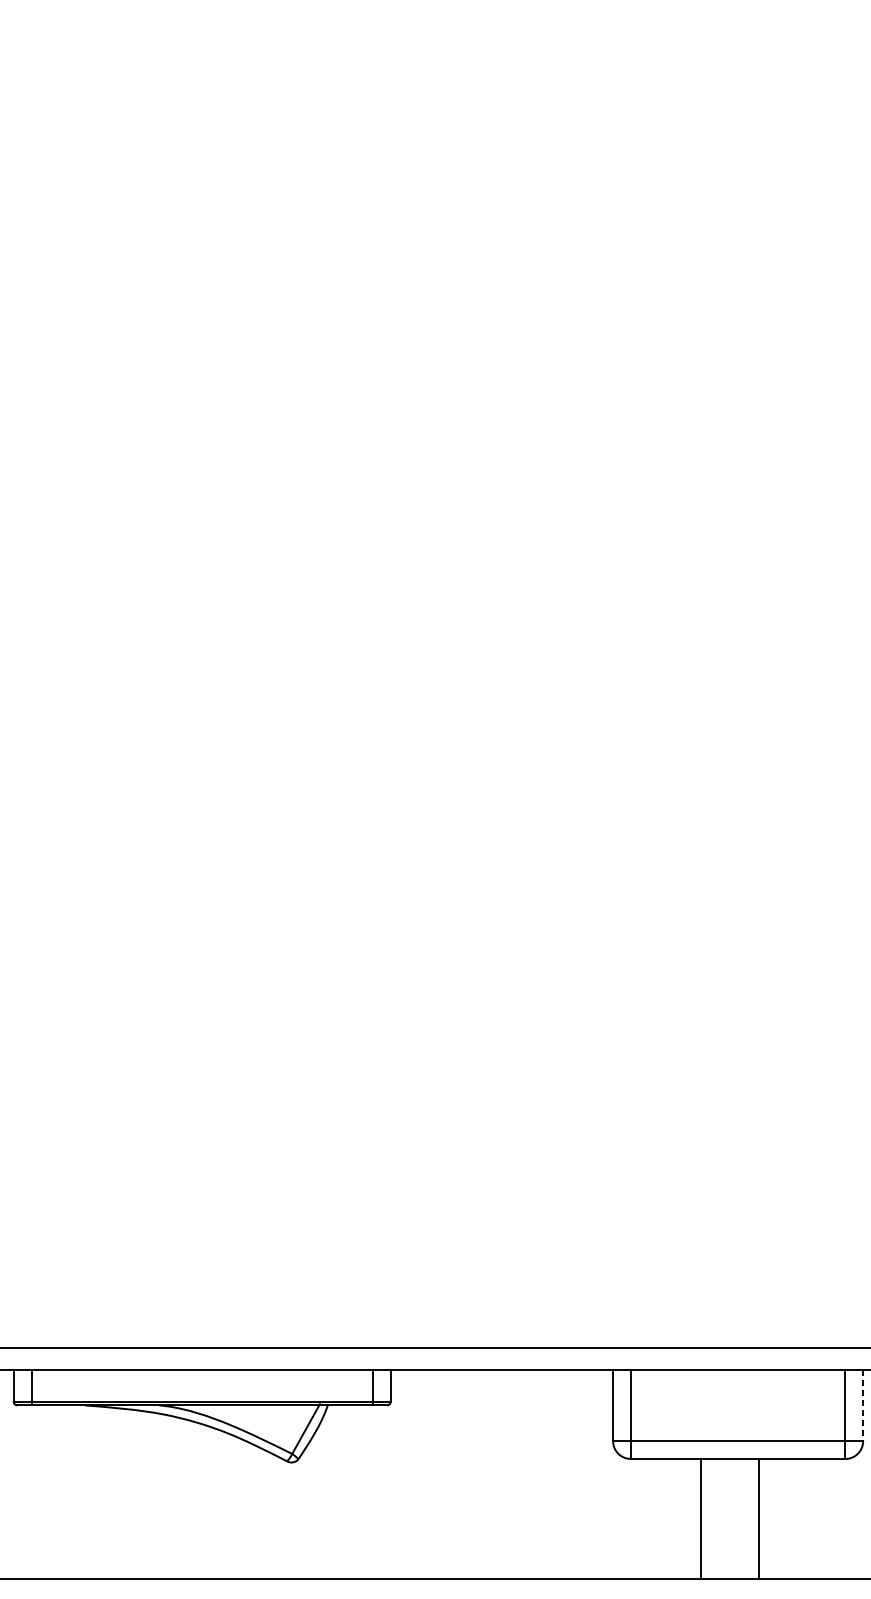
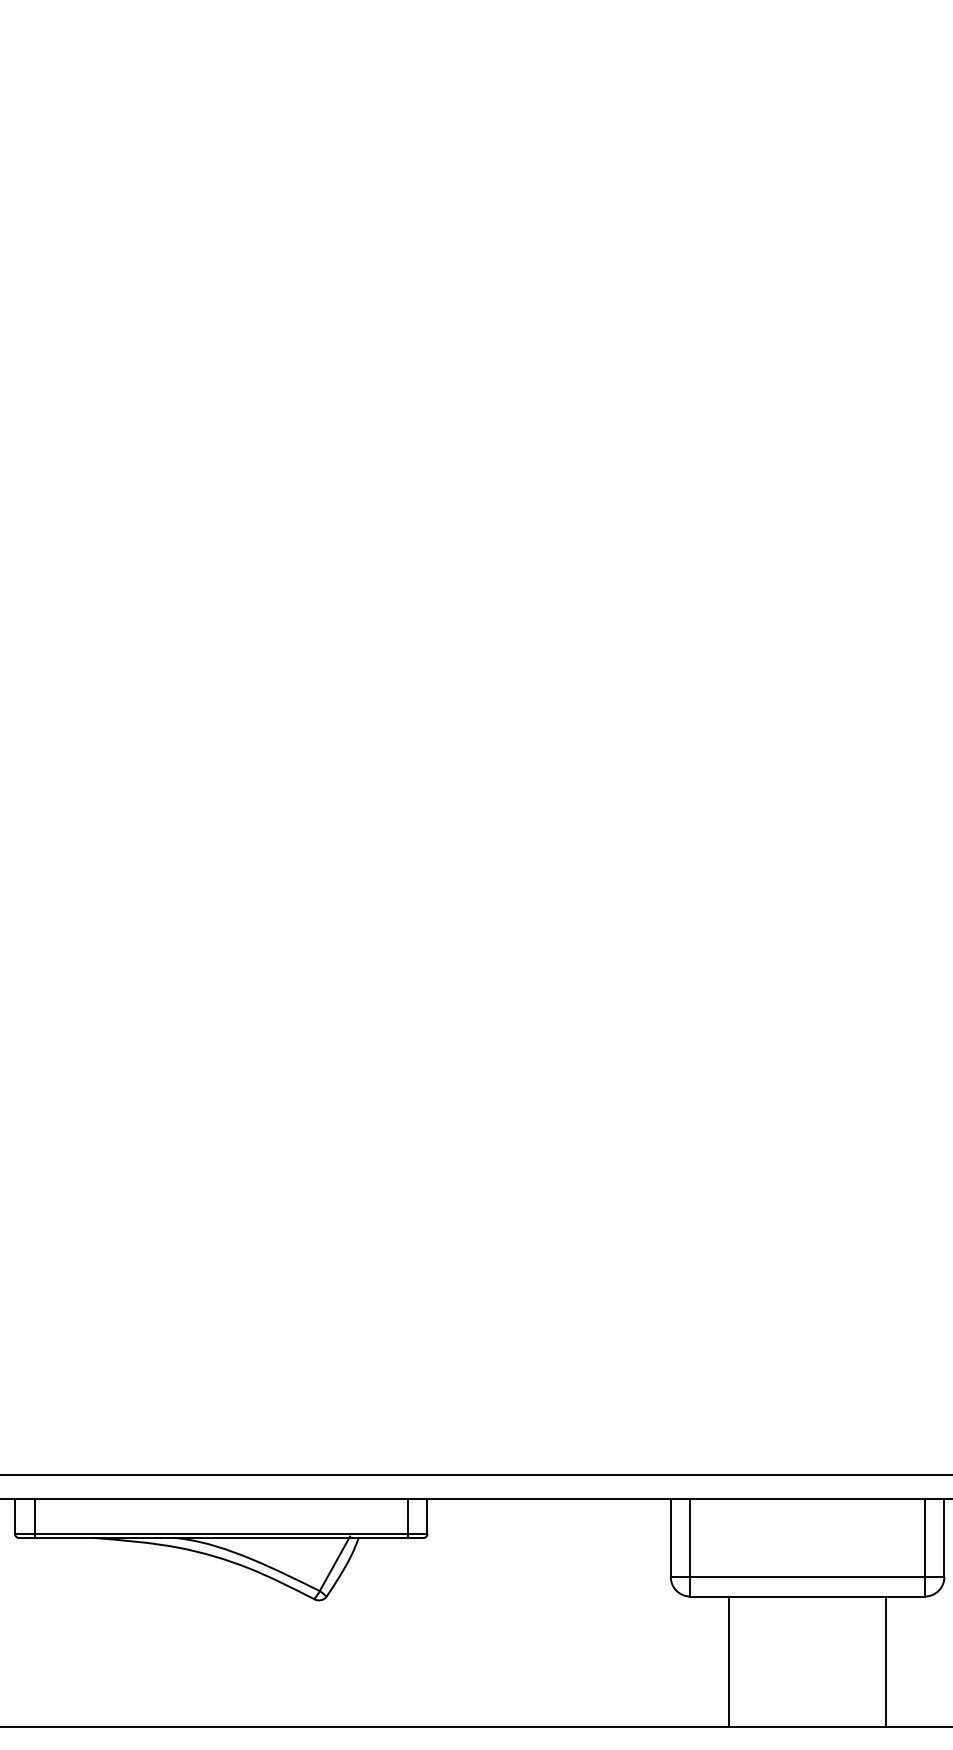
line: (863, 1405) -> (944, 1538), dashed -> solid
line: (701, 1518) -> (729, 1661), moved
line: (759, 1518) -> (885, 1661), moved

